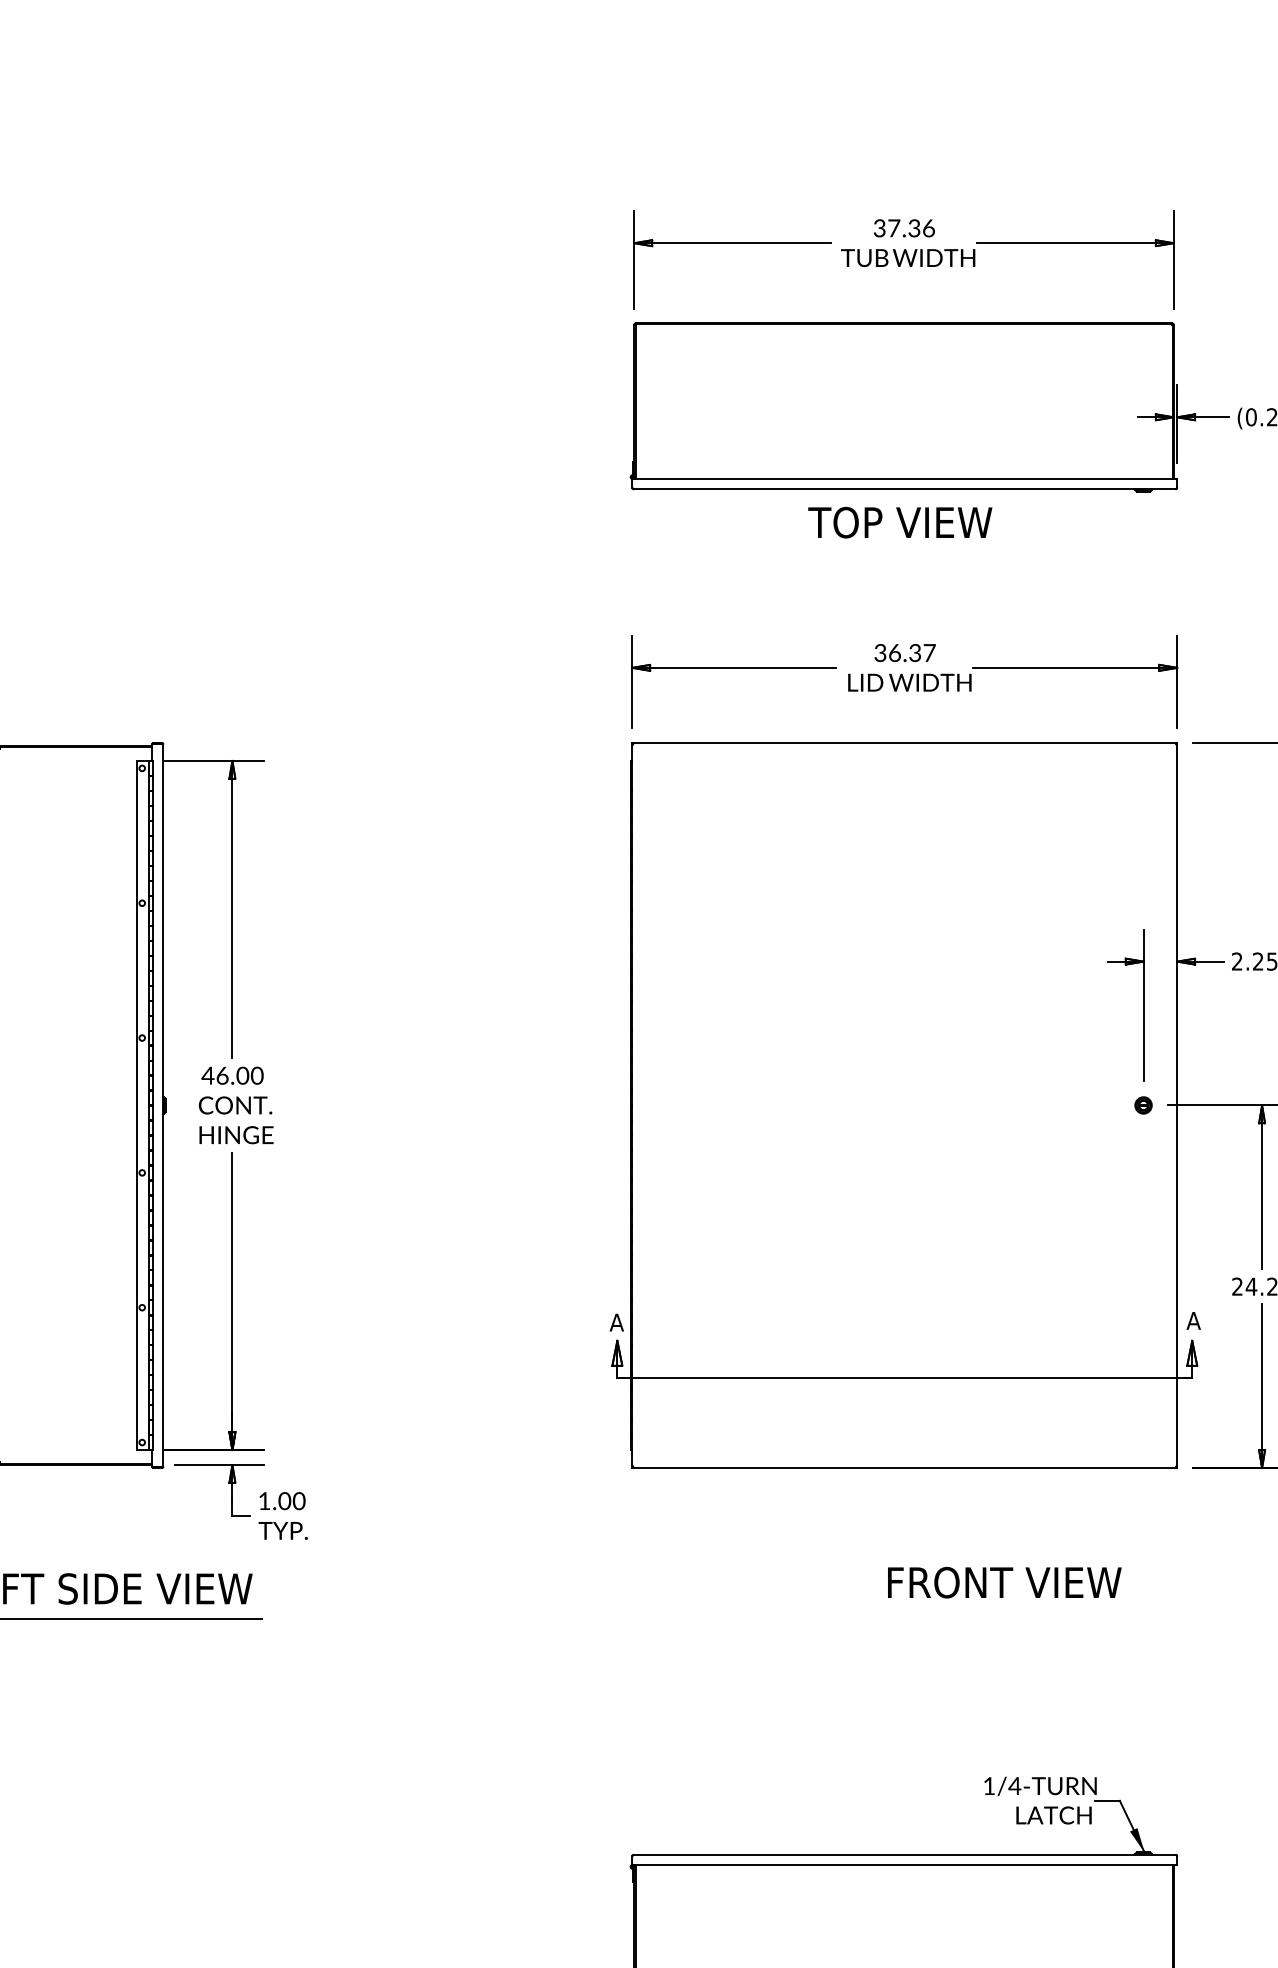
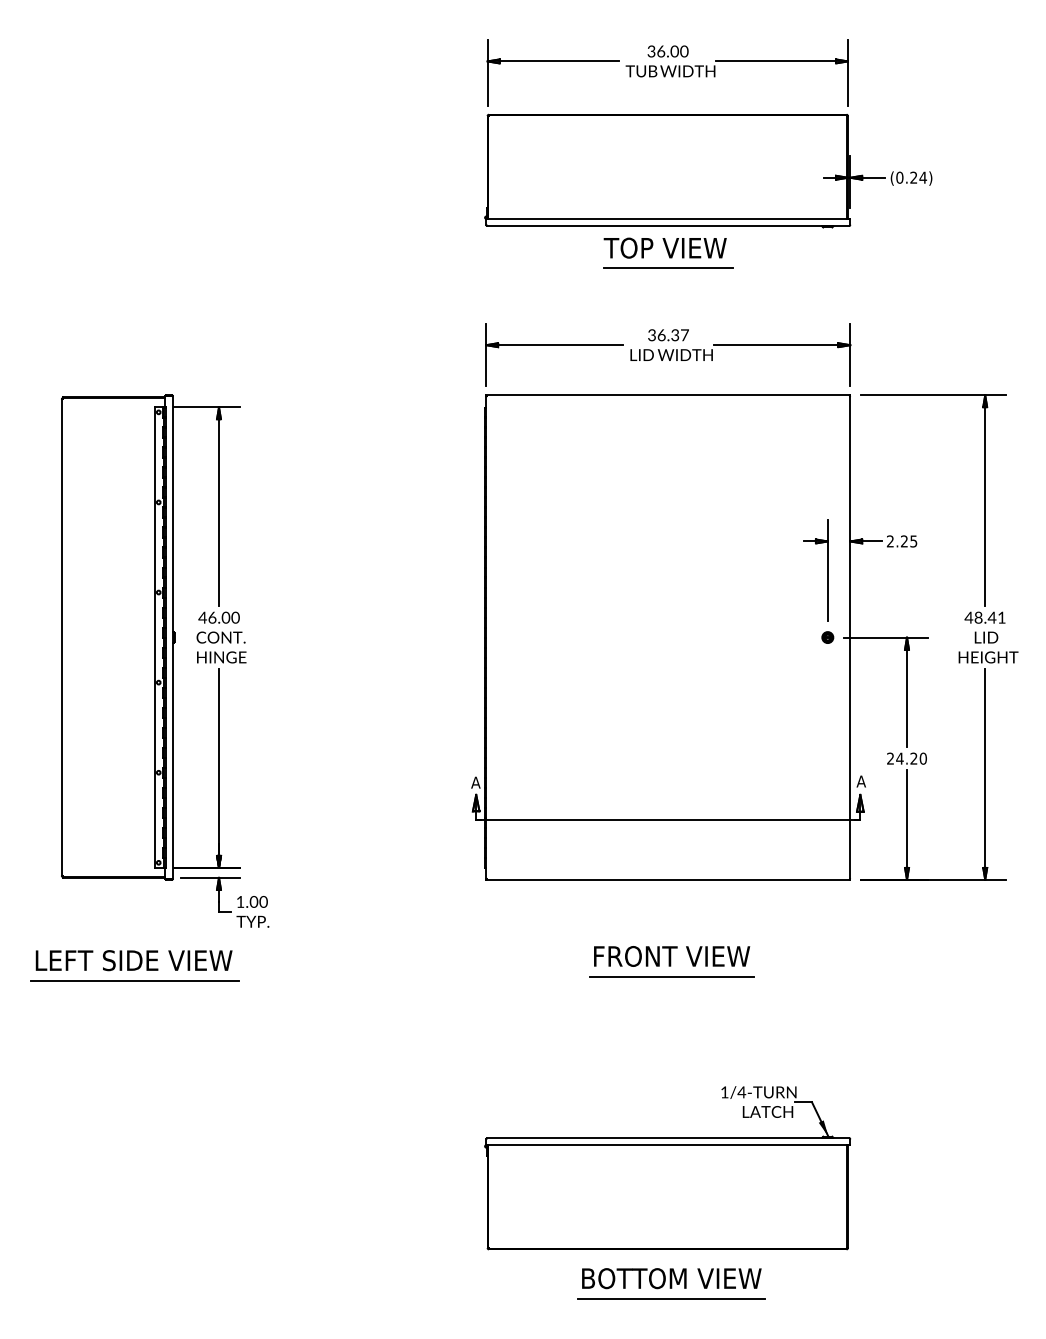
text: (911, 228) -> (672, 51), 37.36 -> 36.00
line: (903, 553) -> (667, 268), added
text: (1005, 1582) -> (672, 956), moved
line: (909, 1612) -> (671, 976), added

